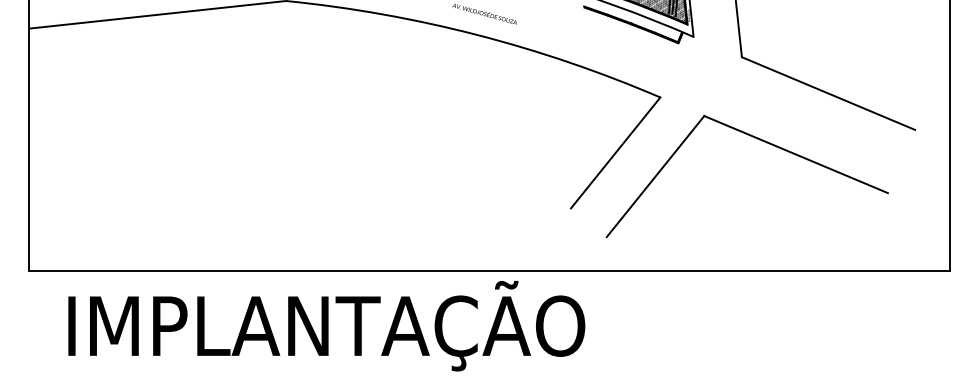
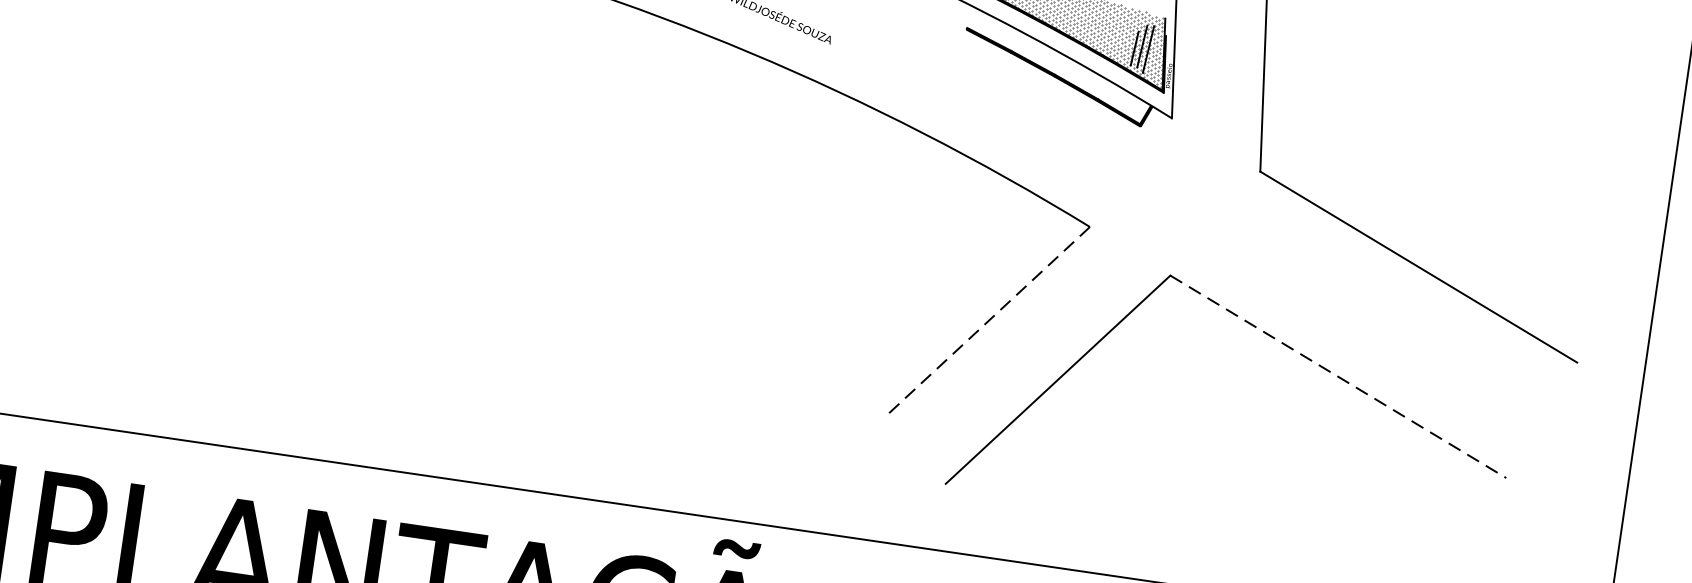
line: (615, 153) -> (986, 323), solid -> dashed
line: (796, 154) -> (1339, 376), solid -> dashed

